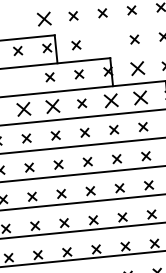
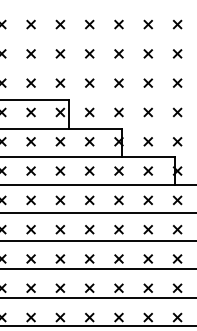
part: (44, 18) -> (60, 82), size x0.62
part: (14, 21) -> (30, 82), added
part: (105, 42) -> (118, 112), added
part: (136, 68) -> (147, 141), size x0.62
part: (20, 79) -> (30, 141), added
part: (139, 97) -> (147, 170), size x0.62
part: (110, 100) -> (118, 170), size x0.62
part: (53, 105) -> (60, 170), size x0.62
part: (23, 108) -> (30, 170), size x0.62

